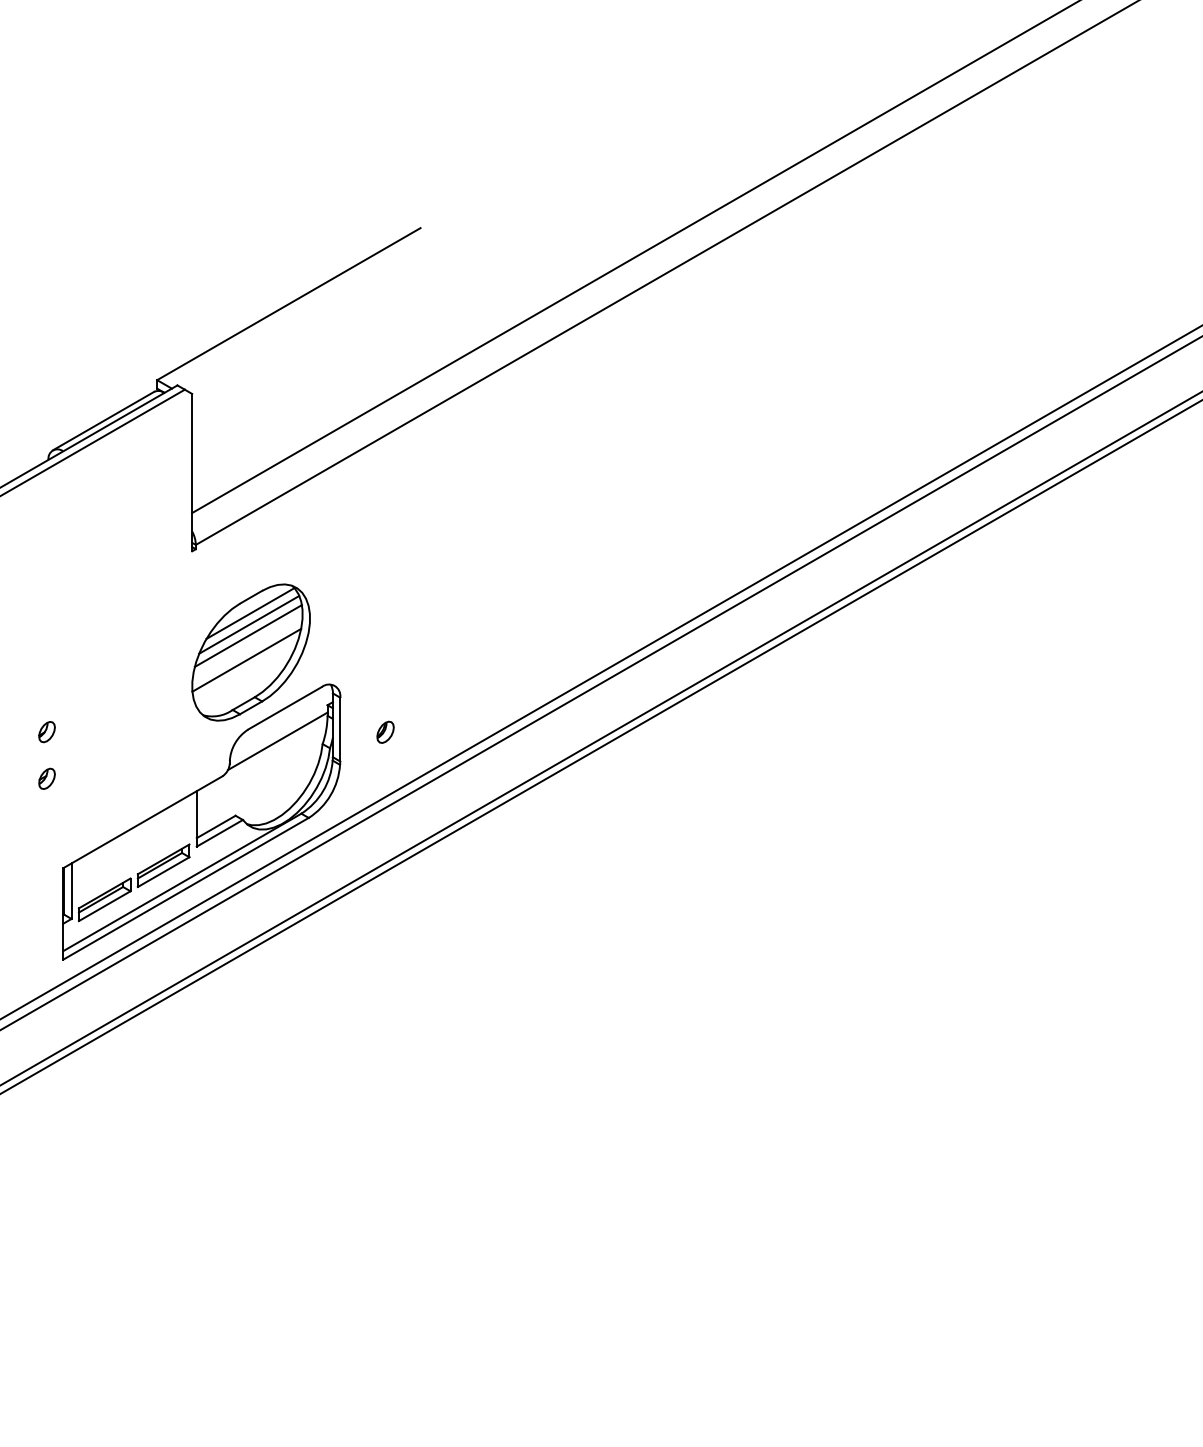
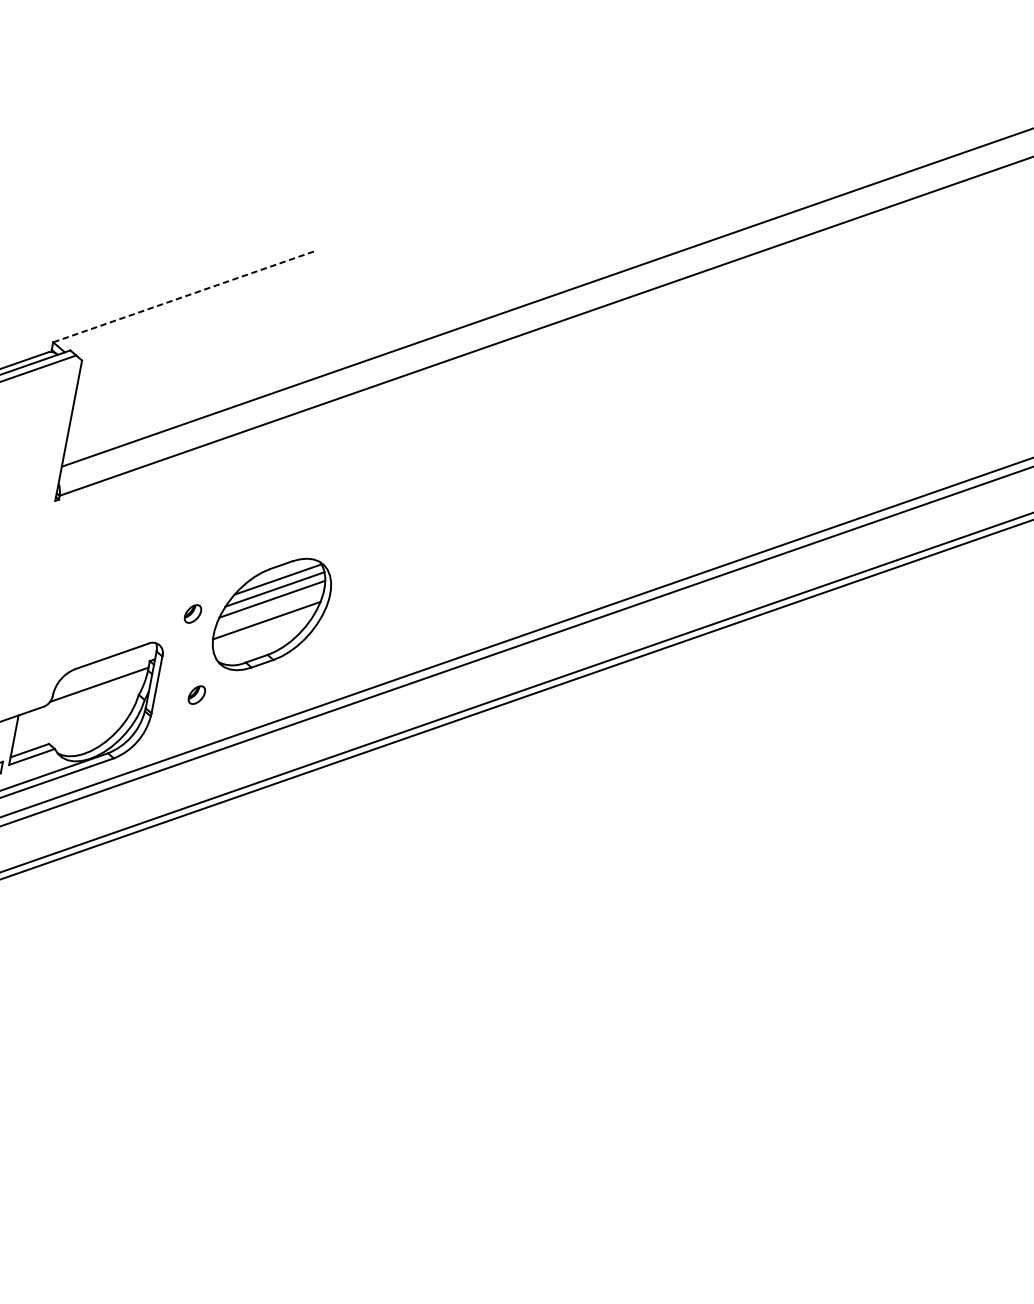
line: (288, 304) -> (183, 297), solid -> dashed
part: (364, 644) -> (193, 613), added
part: (250, 652) -> (271, 614), moved

